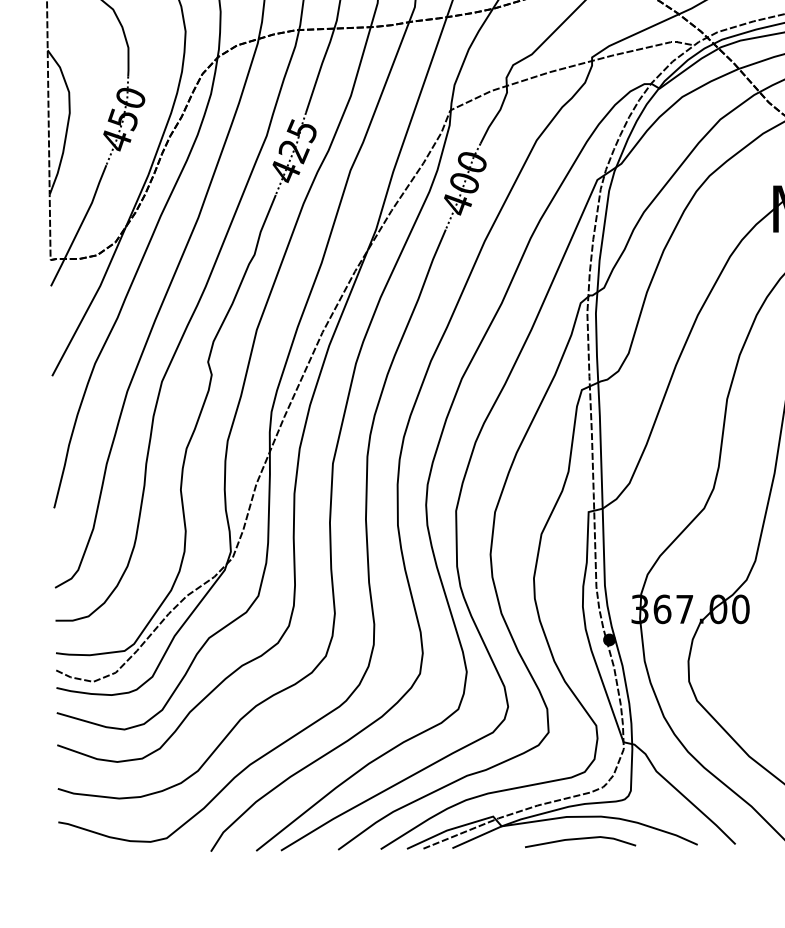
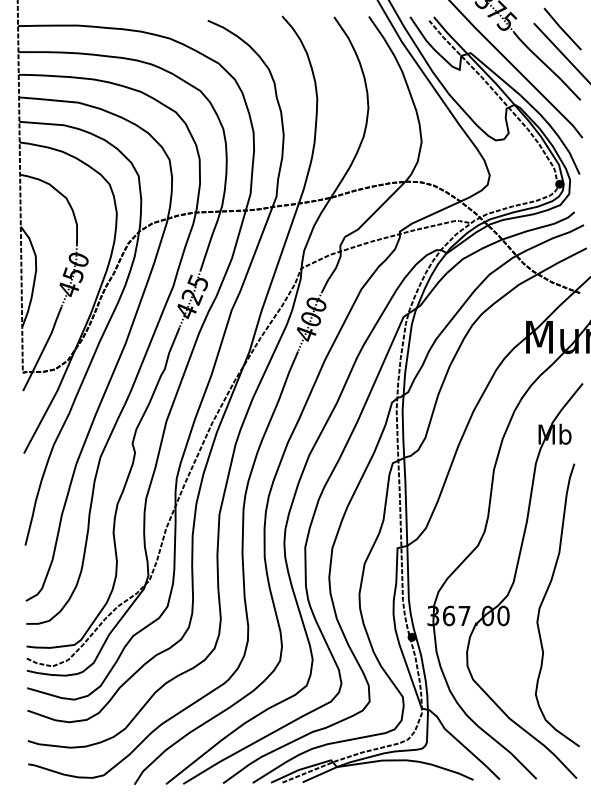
line: (579, 839) -> (391, 776), removed

